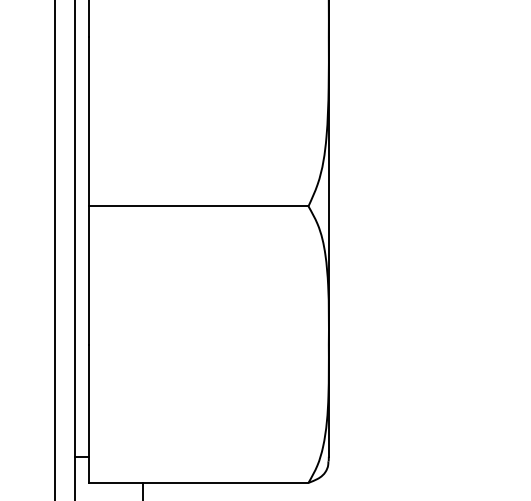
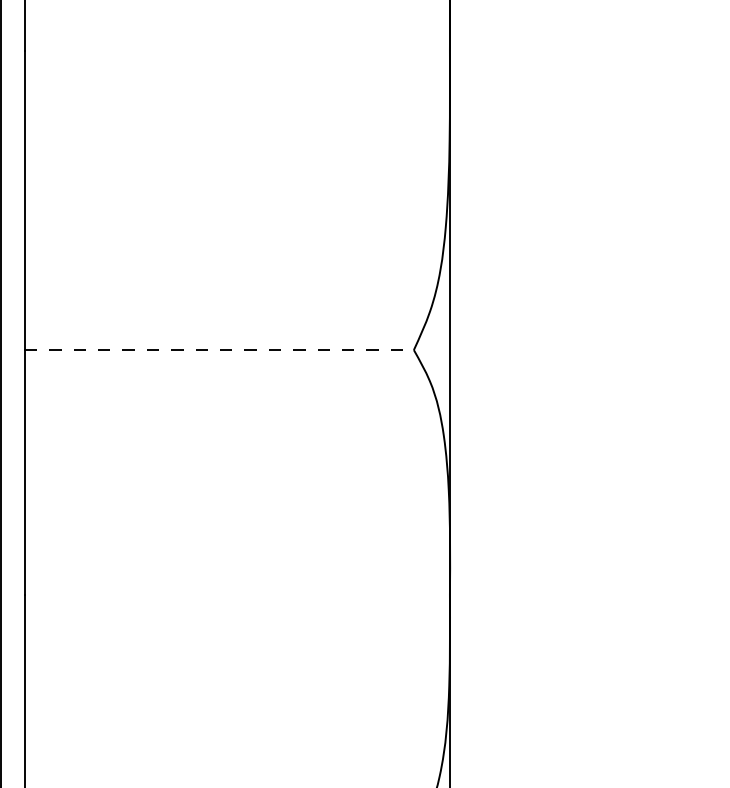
line: (198, 206) -> (219, 350), solid -> dashed

